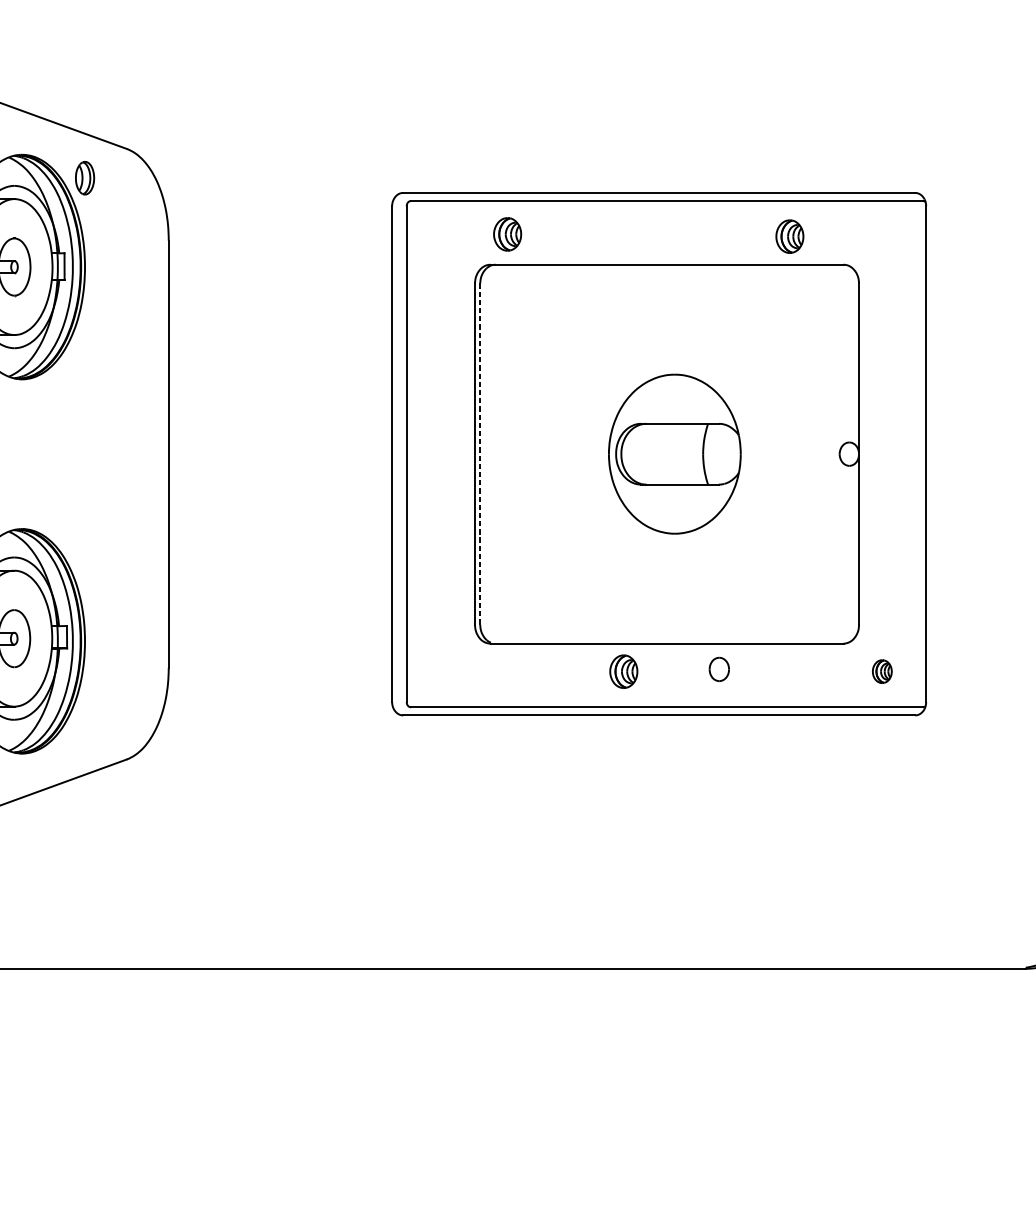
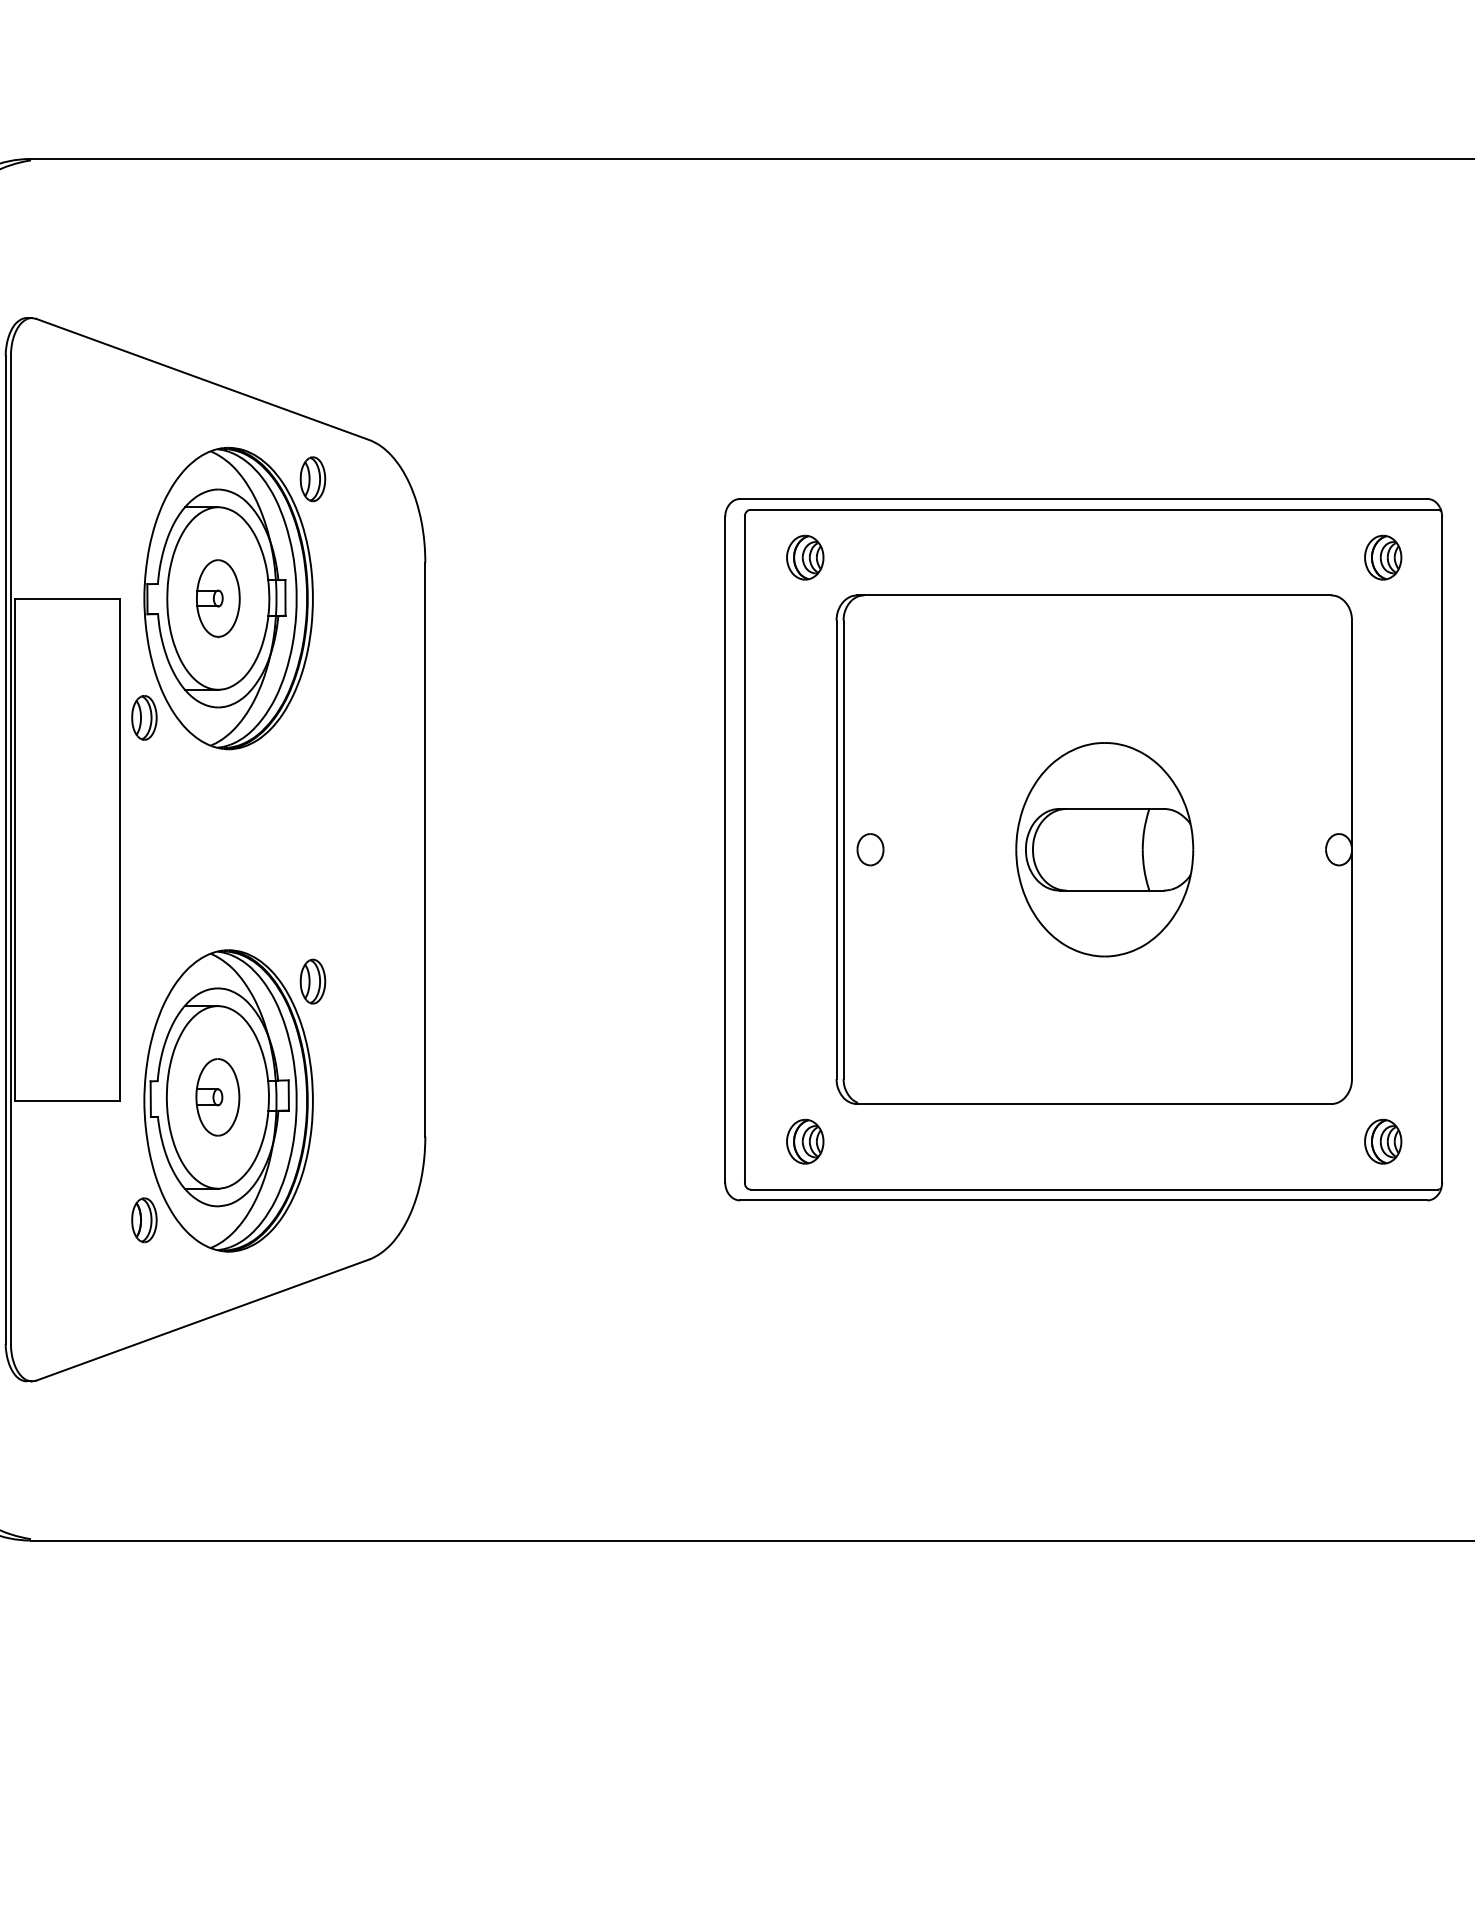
part: (507, 234) -> (805, 557), moved
part: (790, 236) -> (1383, 557), moved
line: (480, 454) -> (843, 850), dashed -> solid
part: (84, 552) -> (312, 981), added
part: (719, 669) -> (870, 849), moved
part: (623, 671) -> (805, 1141), moved
part: (882, 671) -> (1383, 1141), size x1.43

